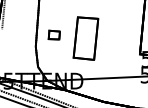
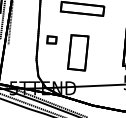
part: (53, 34) -> (51, 39), moved

